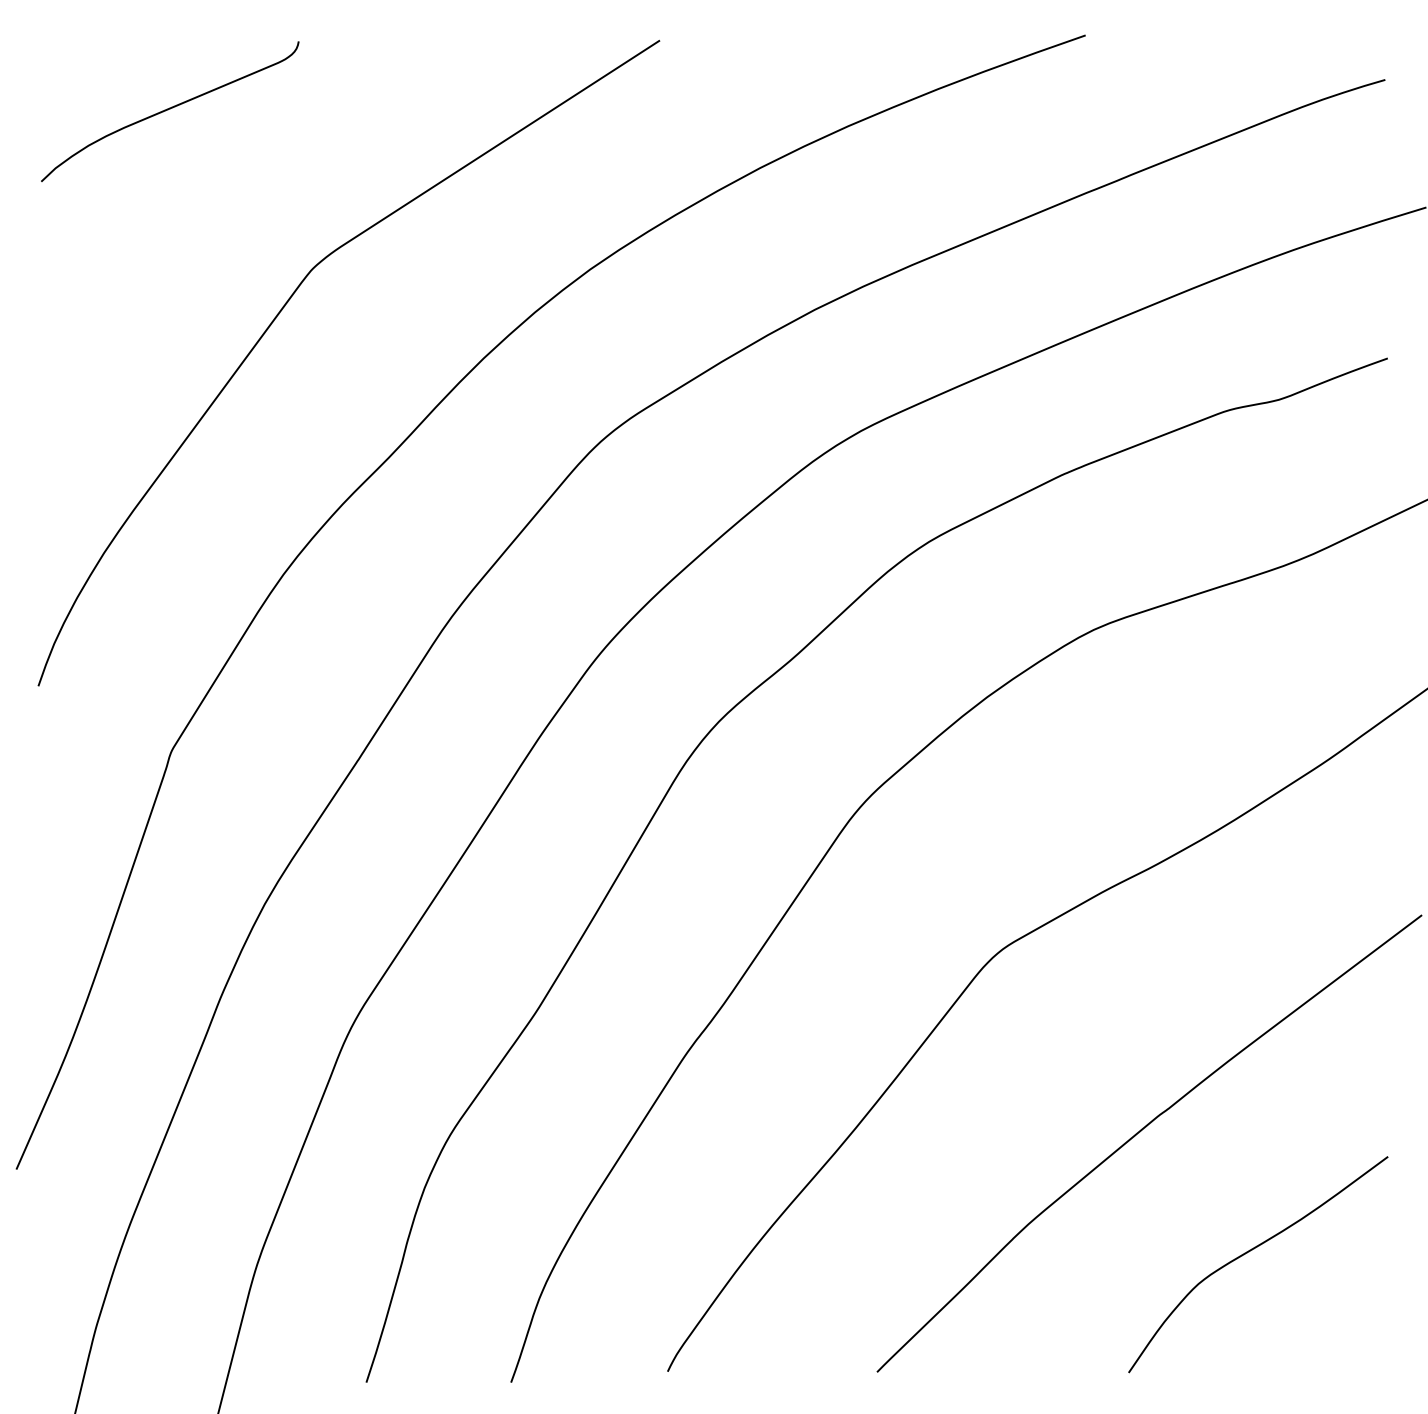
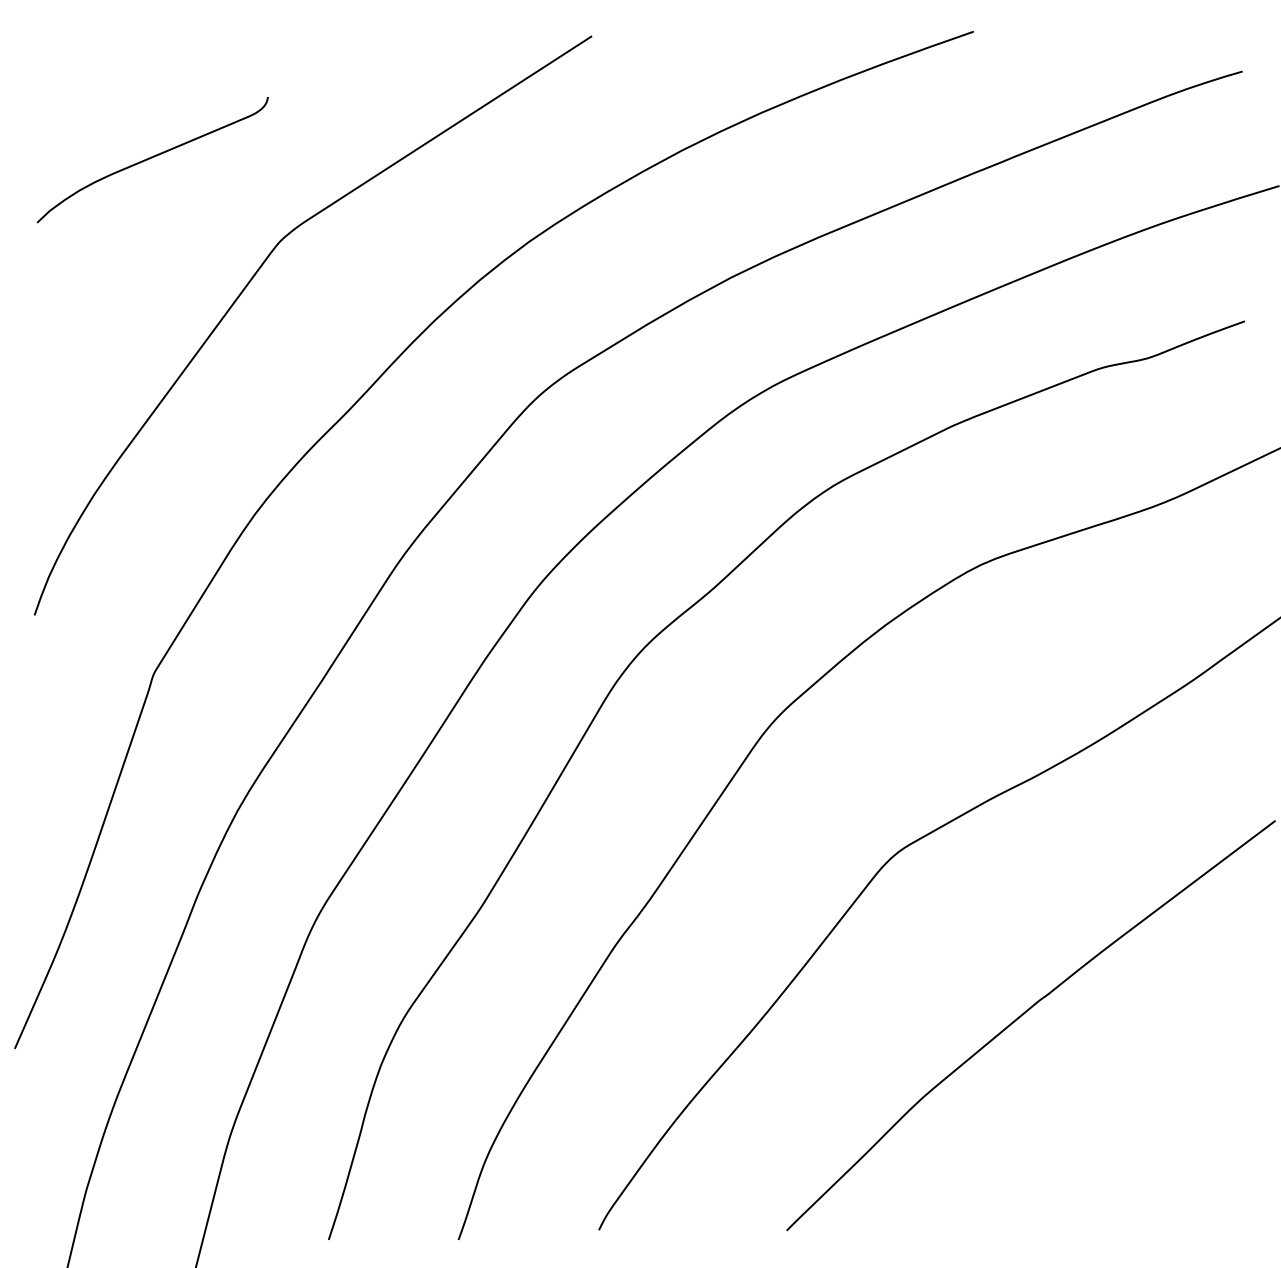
curve: (169, 109) -> (152, 158), moved
curve: (1249, 1252) -> (1120, 1123), removed

